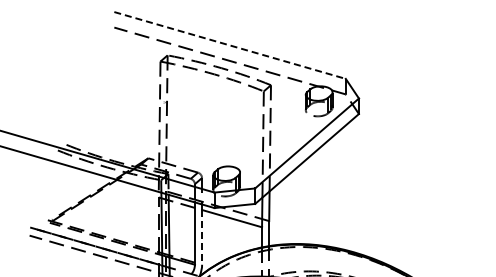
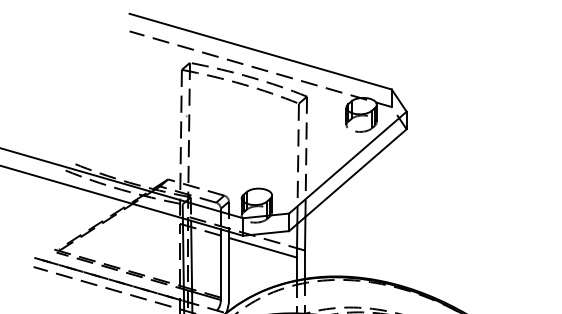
line: (230, 45) -> (261, 51), dashed -> solid
line: (202, 237) -> (229, 269), dashed -> solid

